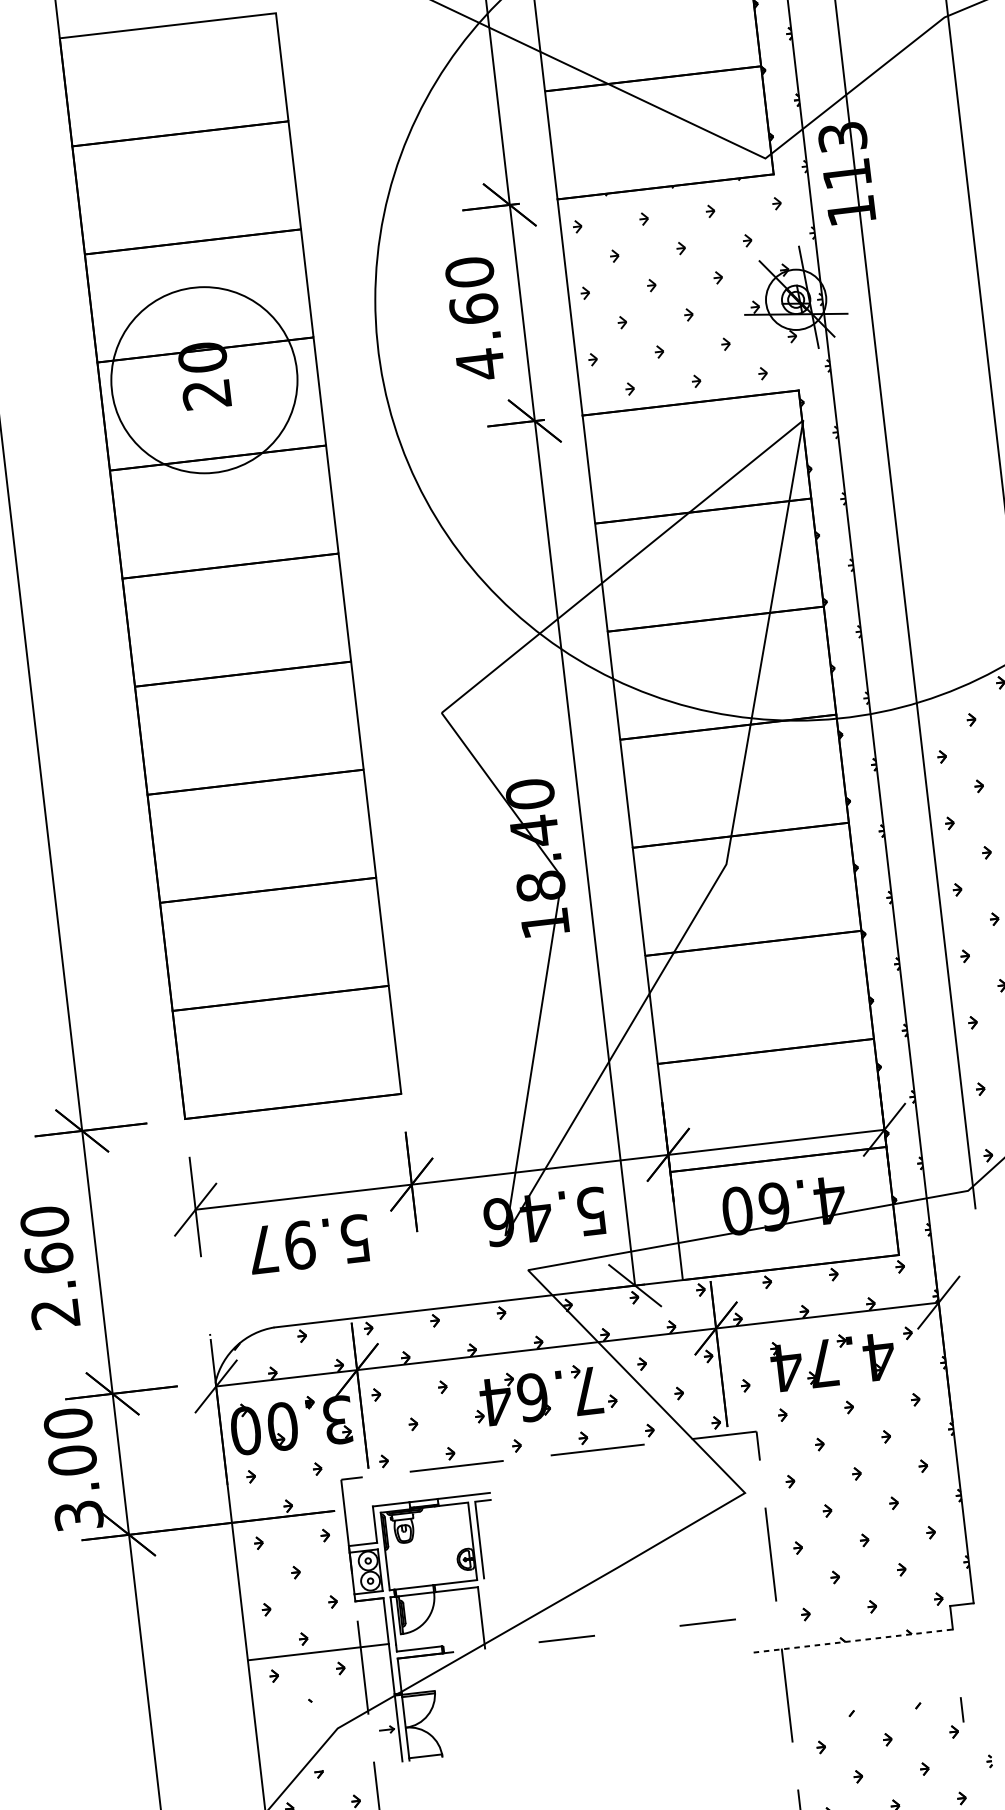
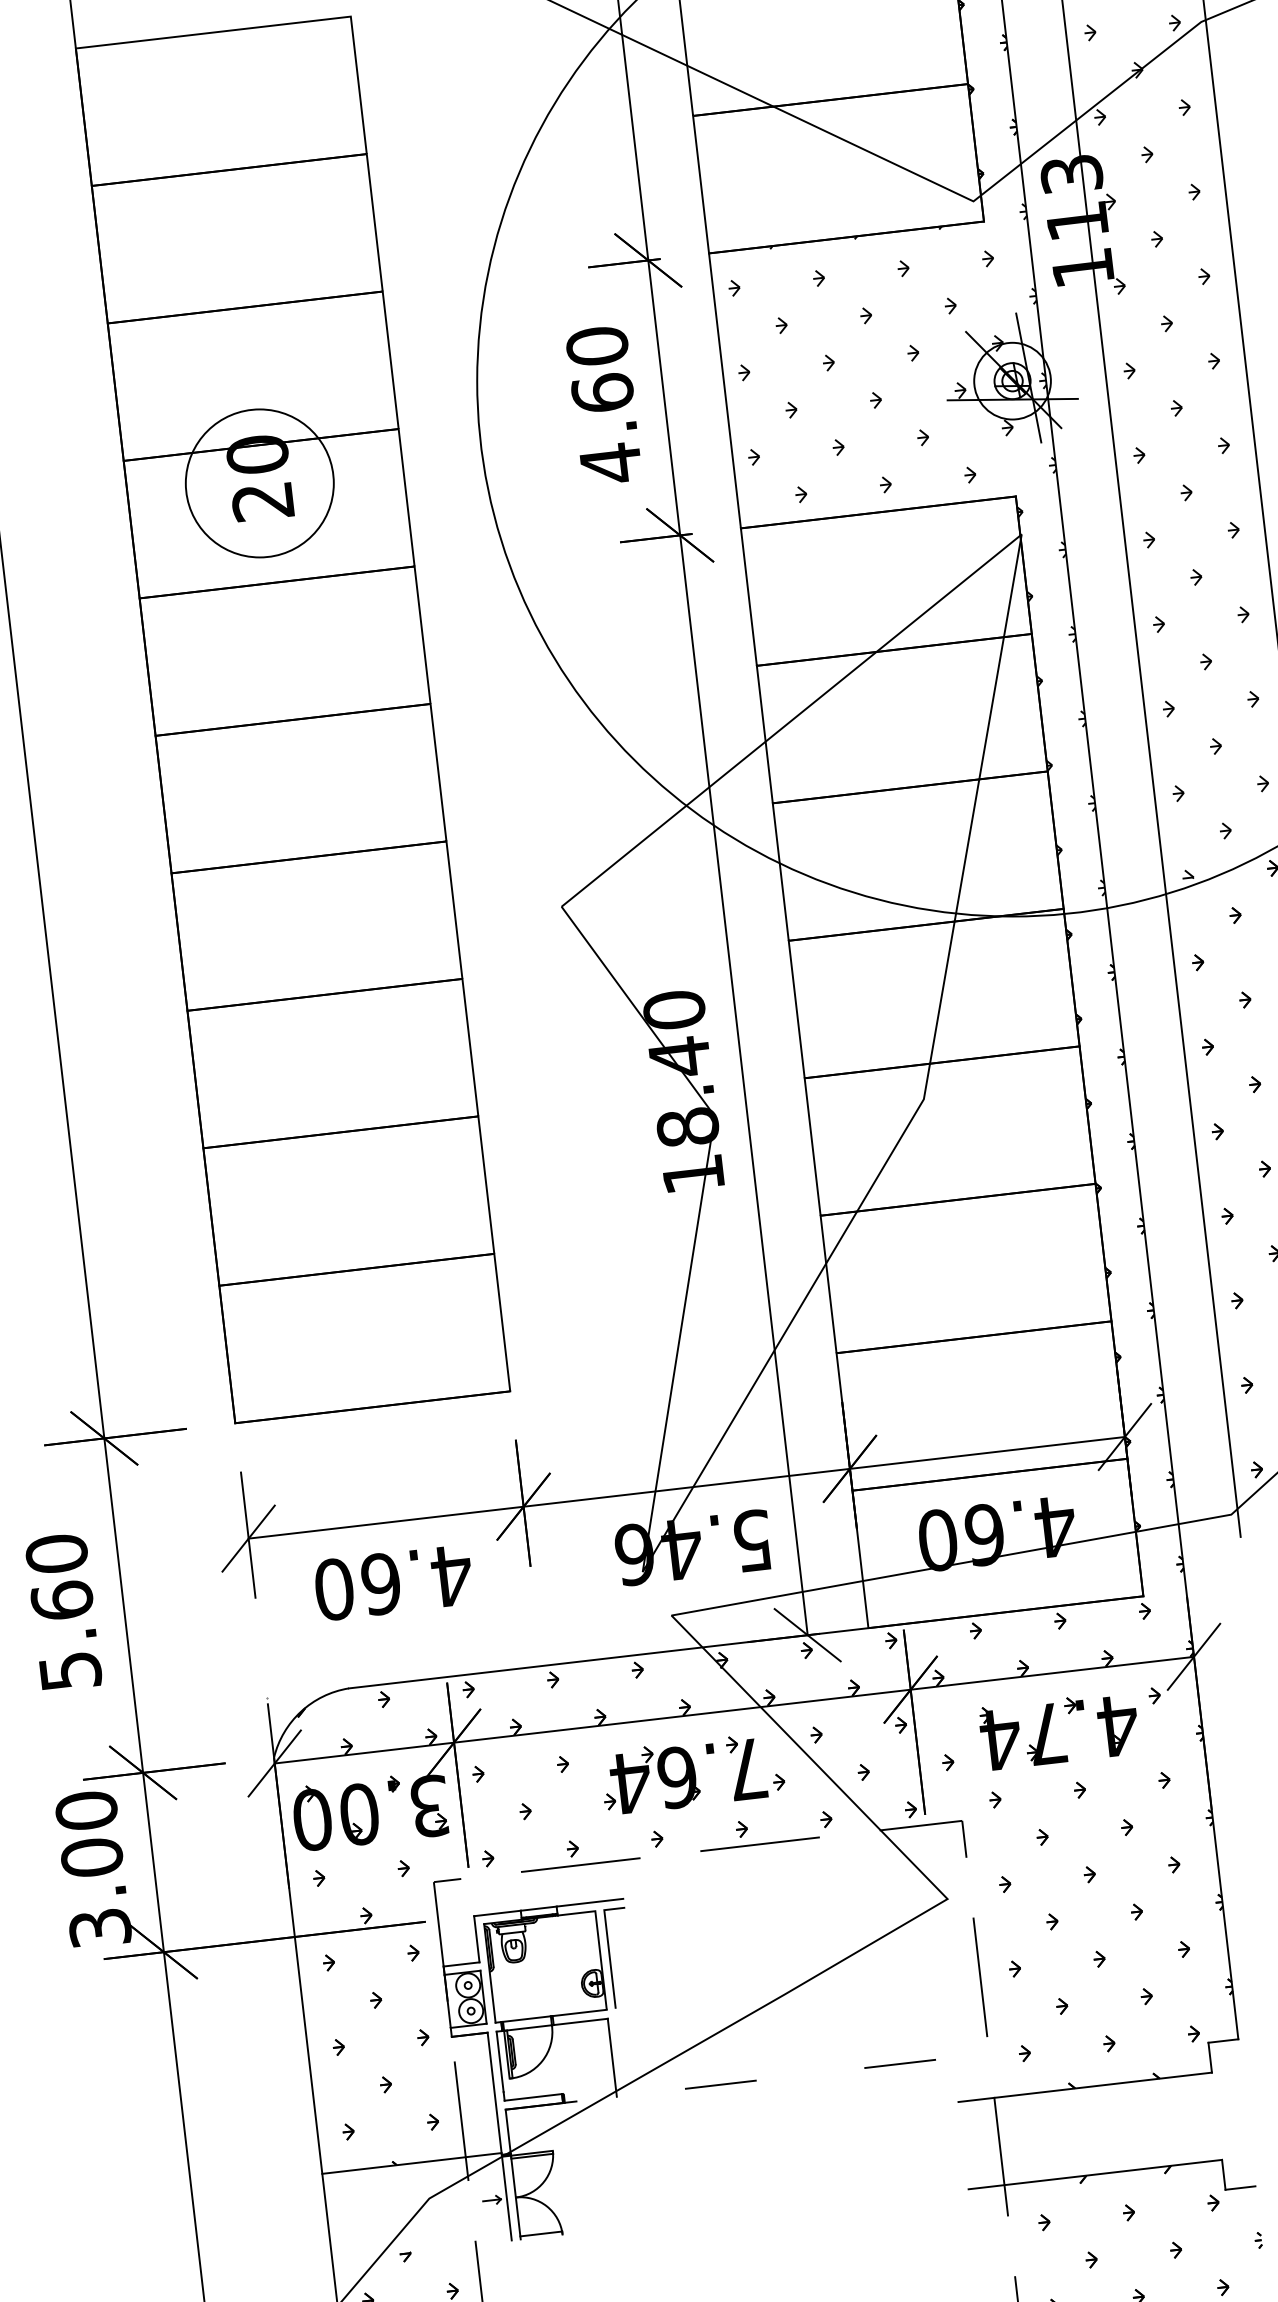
hatch: (925, 351) -> (1176, 446), added
circle: (204, 380) -> (259, 483), size x0.62
text: (308, 1244) -> (392, 1582), 5.97 -> 4.60
text: (55, 1314) -> (70, 1671), 2.60 -> 5.60
line: (853, 1641) -> (1085, 2087), dashed -> solid
line: (318, 1652) -> (411, 2163), moved
line: (861, 1709) -> (1095, 2174), added
line: (975, 1719) -> (1240, 2187), added

